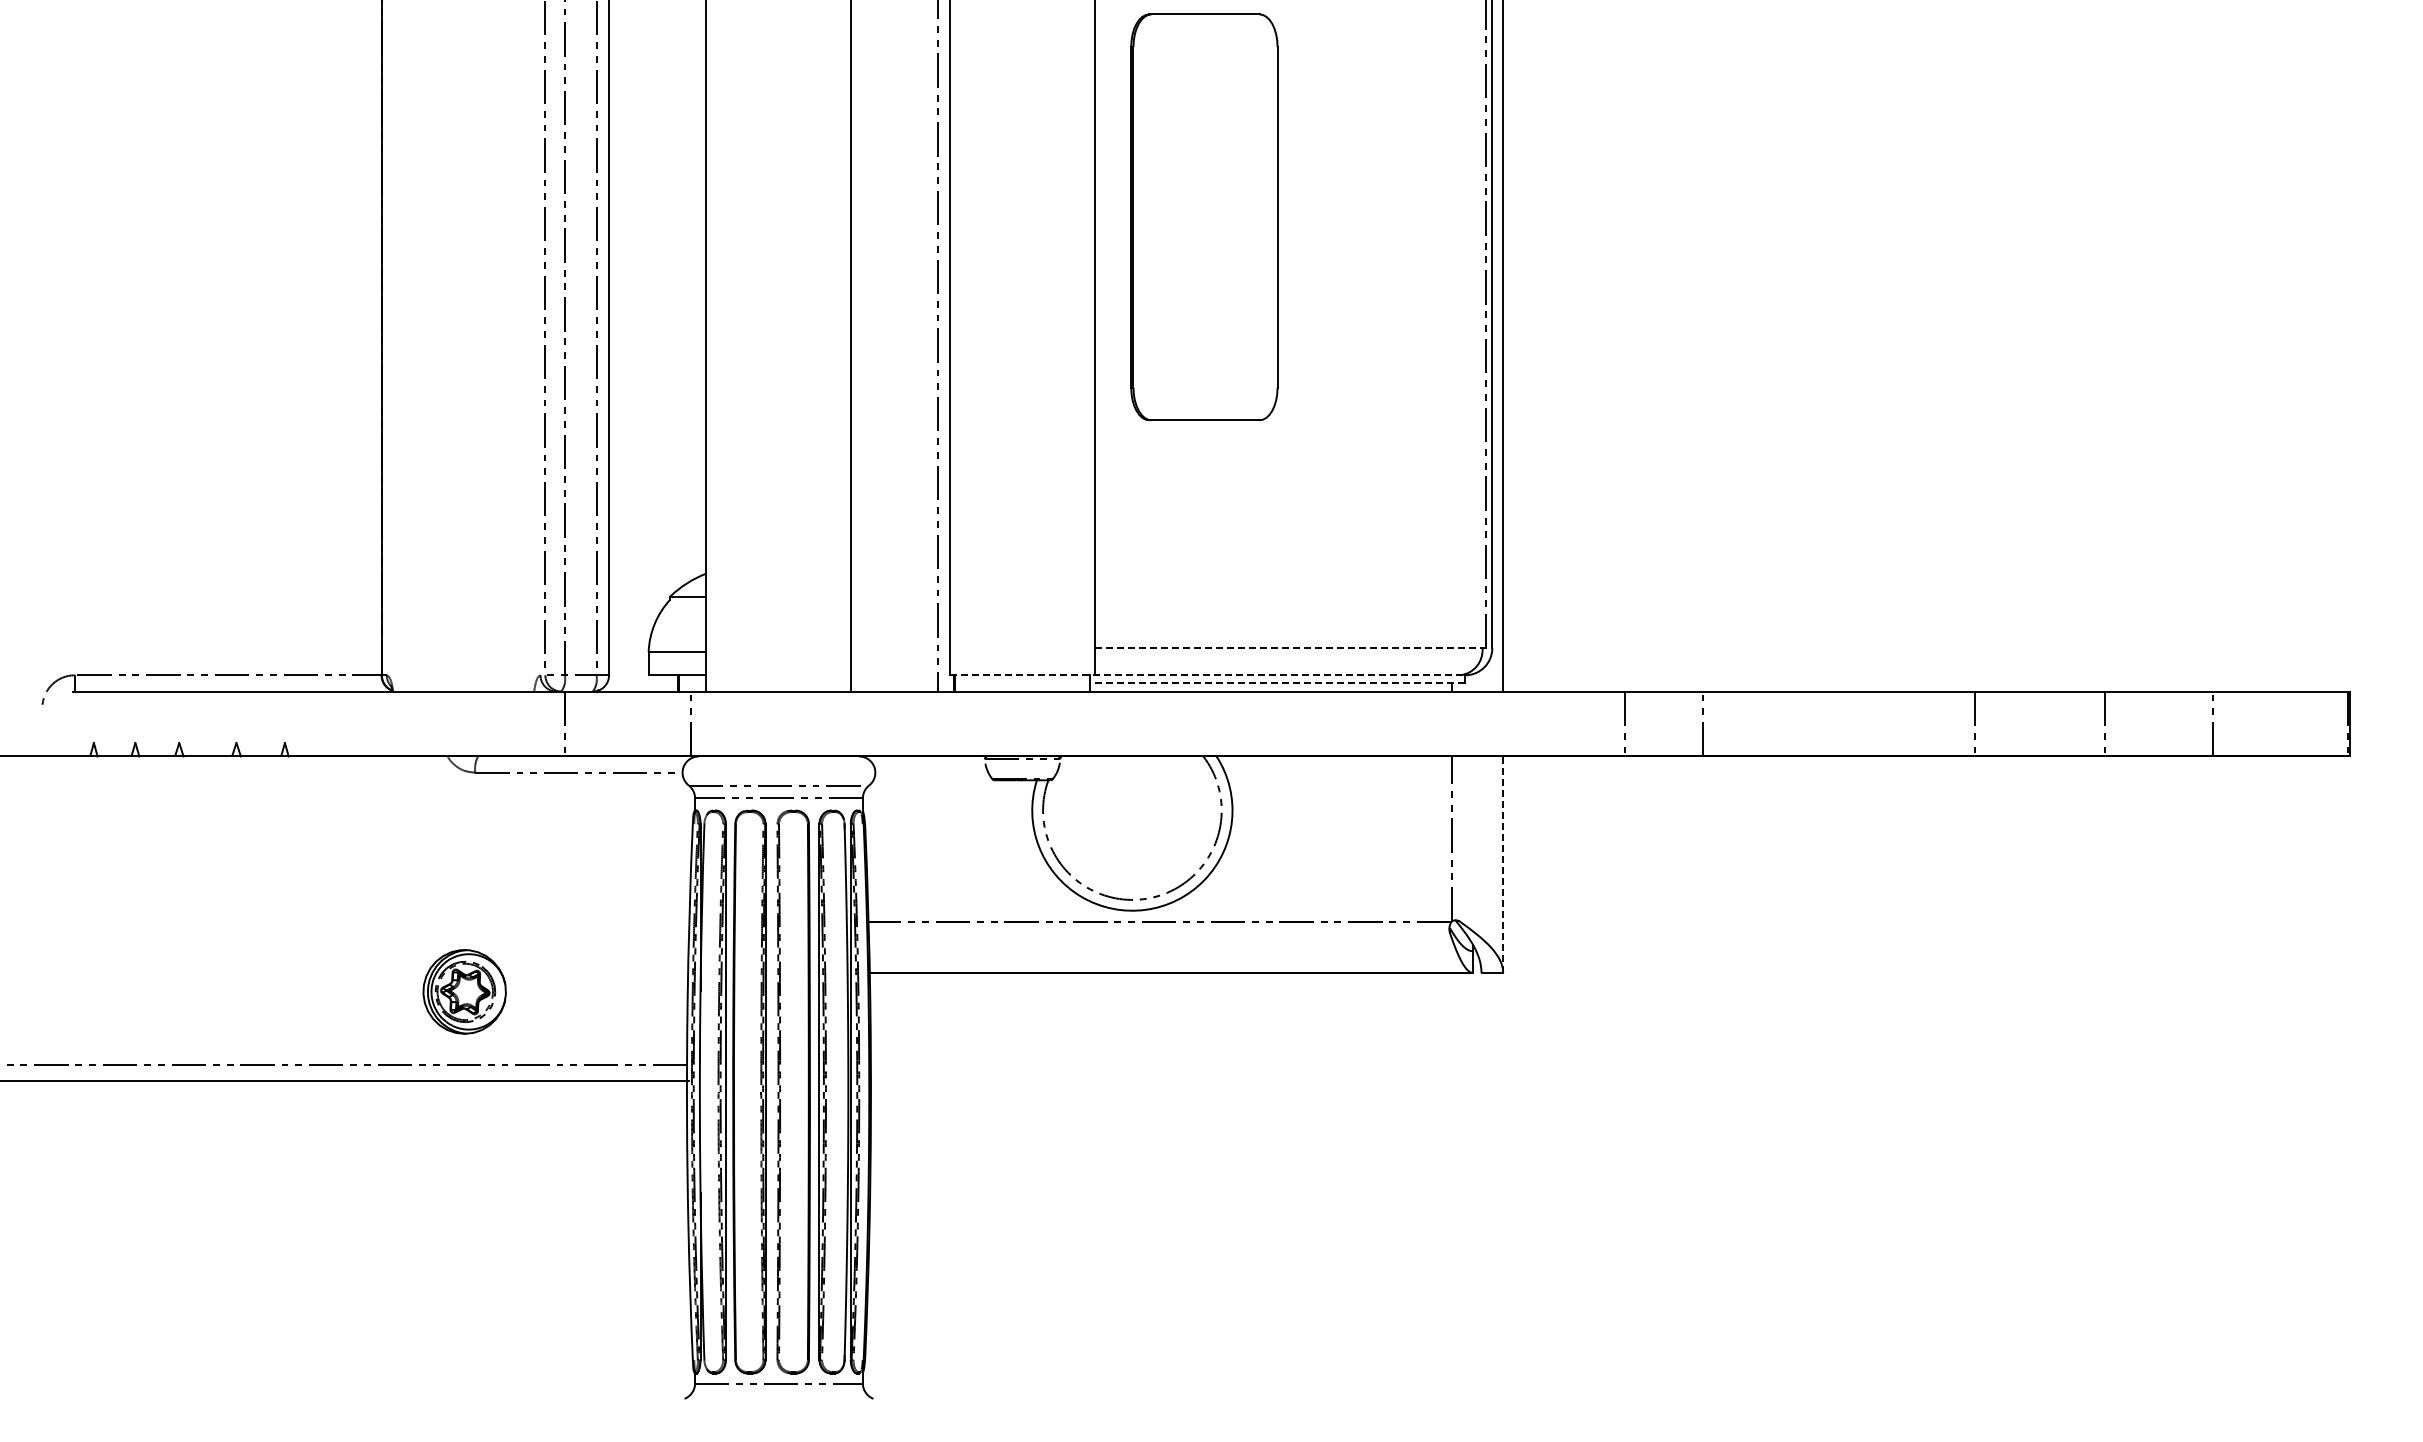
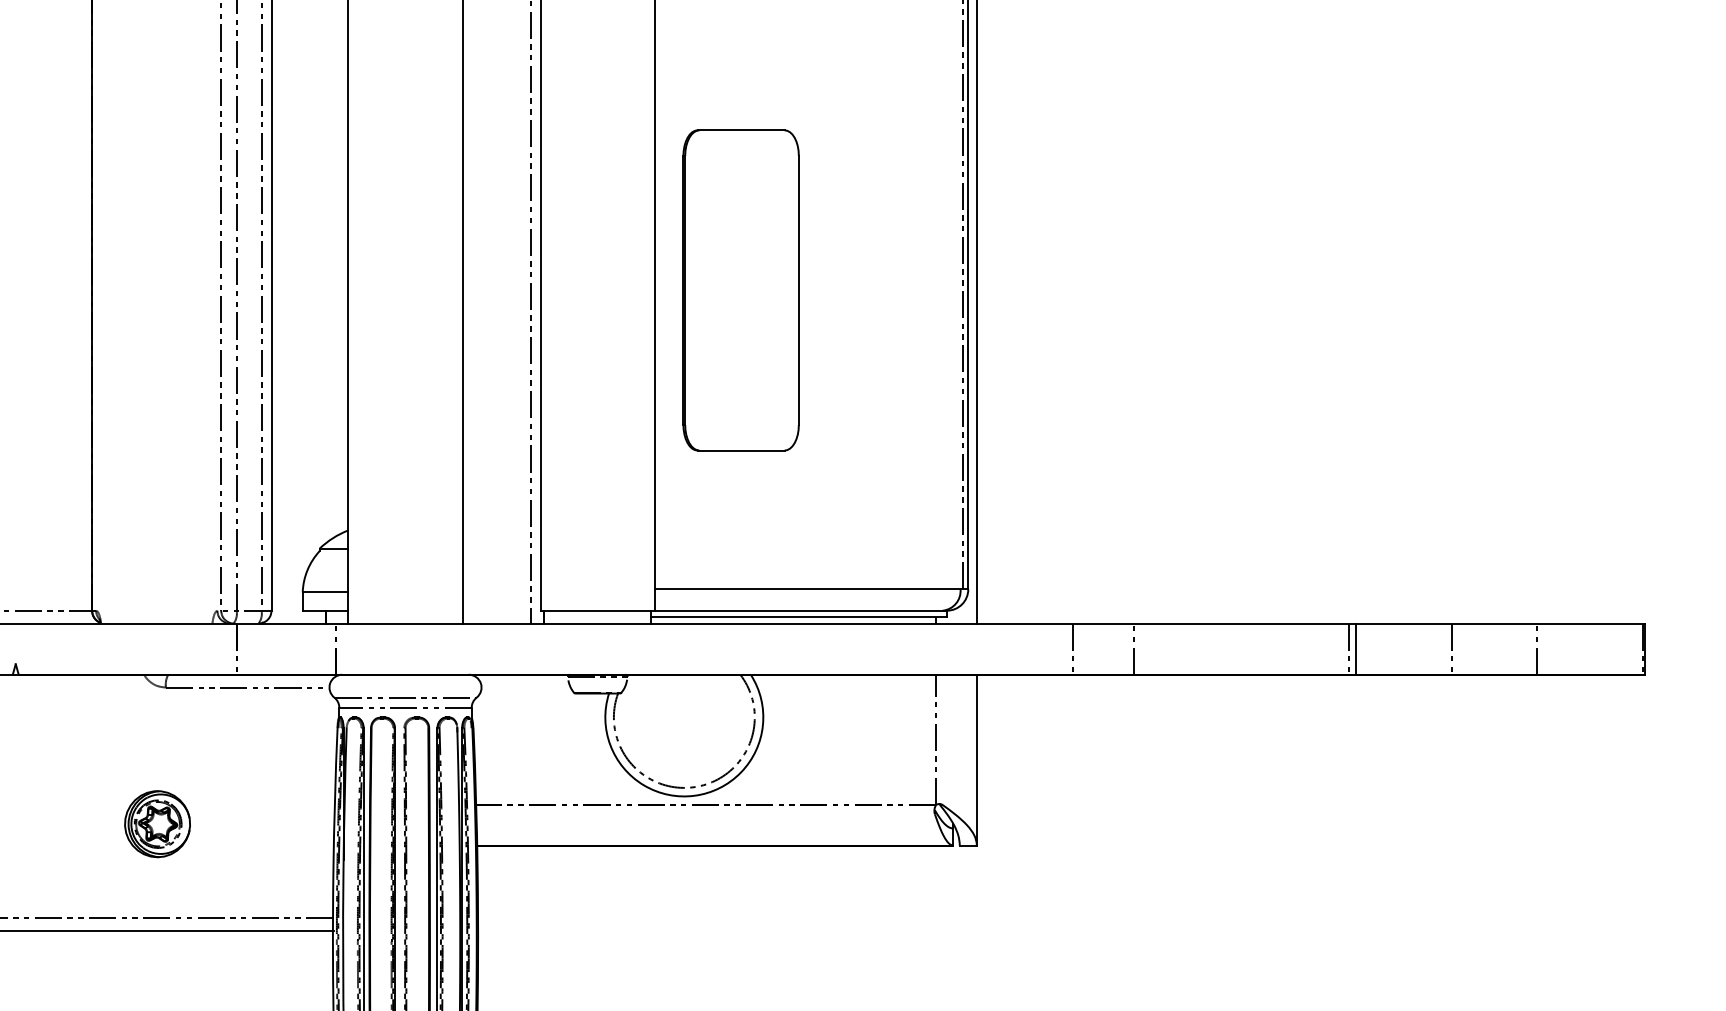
part: (1204, 217) -> (741, 290), moved
line: (1293, 648) -> (811, 589), dashed -> solid
line: (1207, 675) -> (743, 610), dashed -> solid
line: (1277, 683) -> (798, 617), dashed -> solid
line: (1984, 723) -> (1356, 648), added
line: (1503, 864) -> (977, 759), dashed -> solid
part: (464, 991) -> (157, 823), moved

